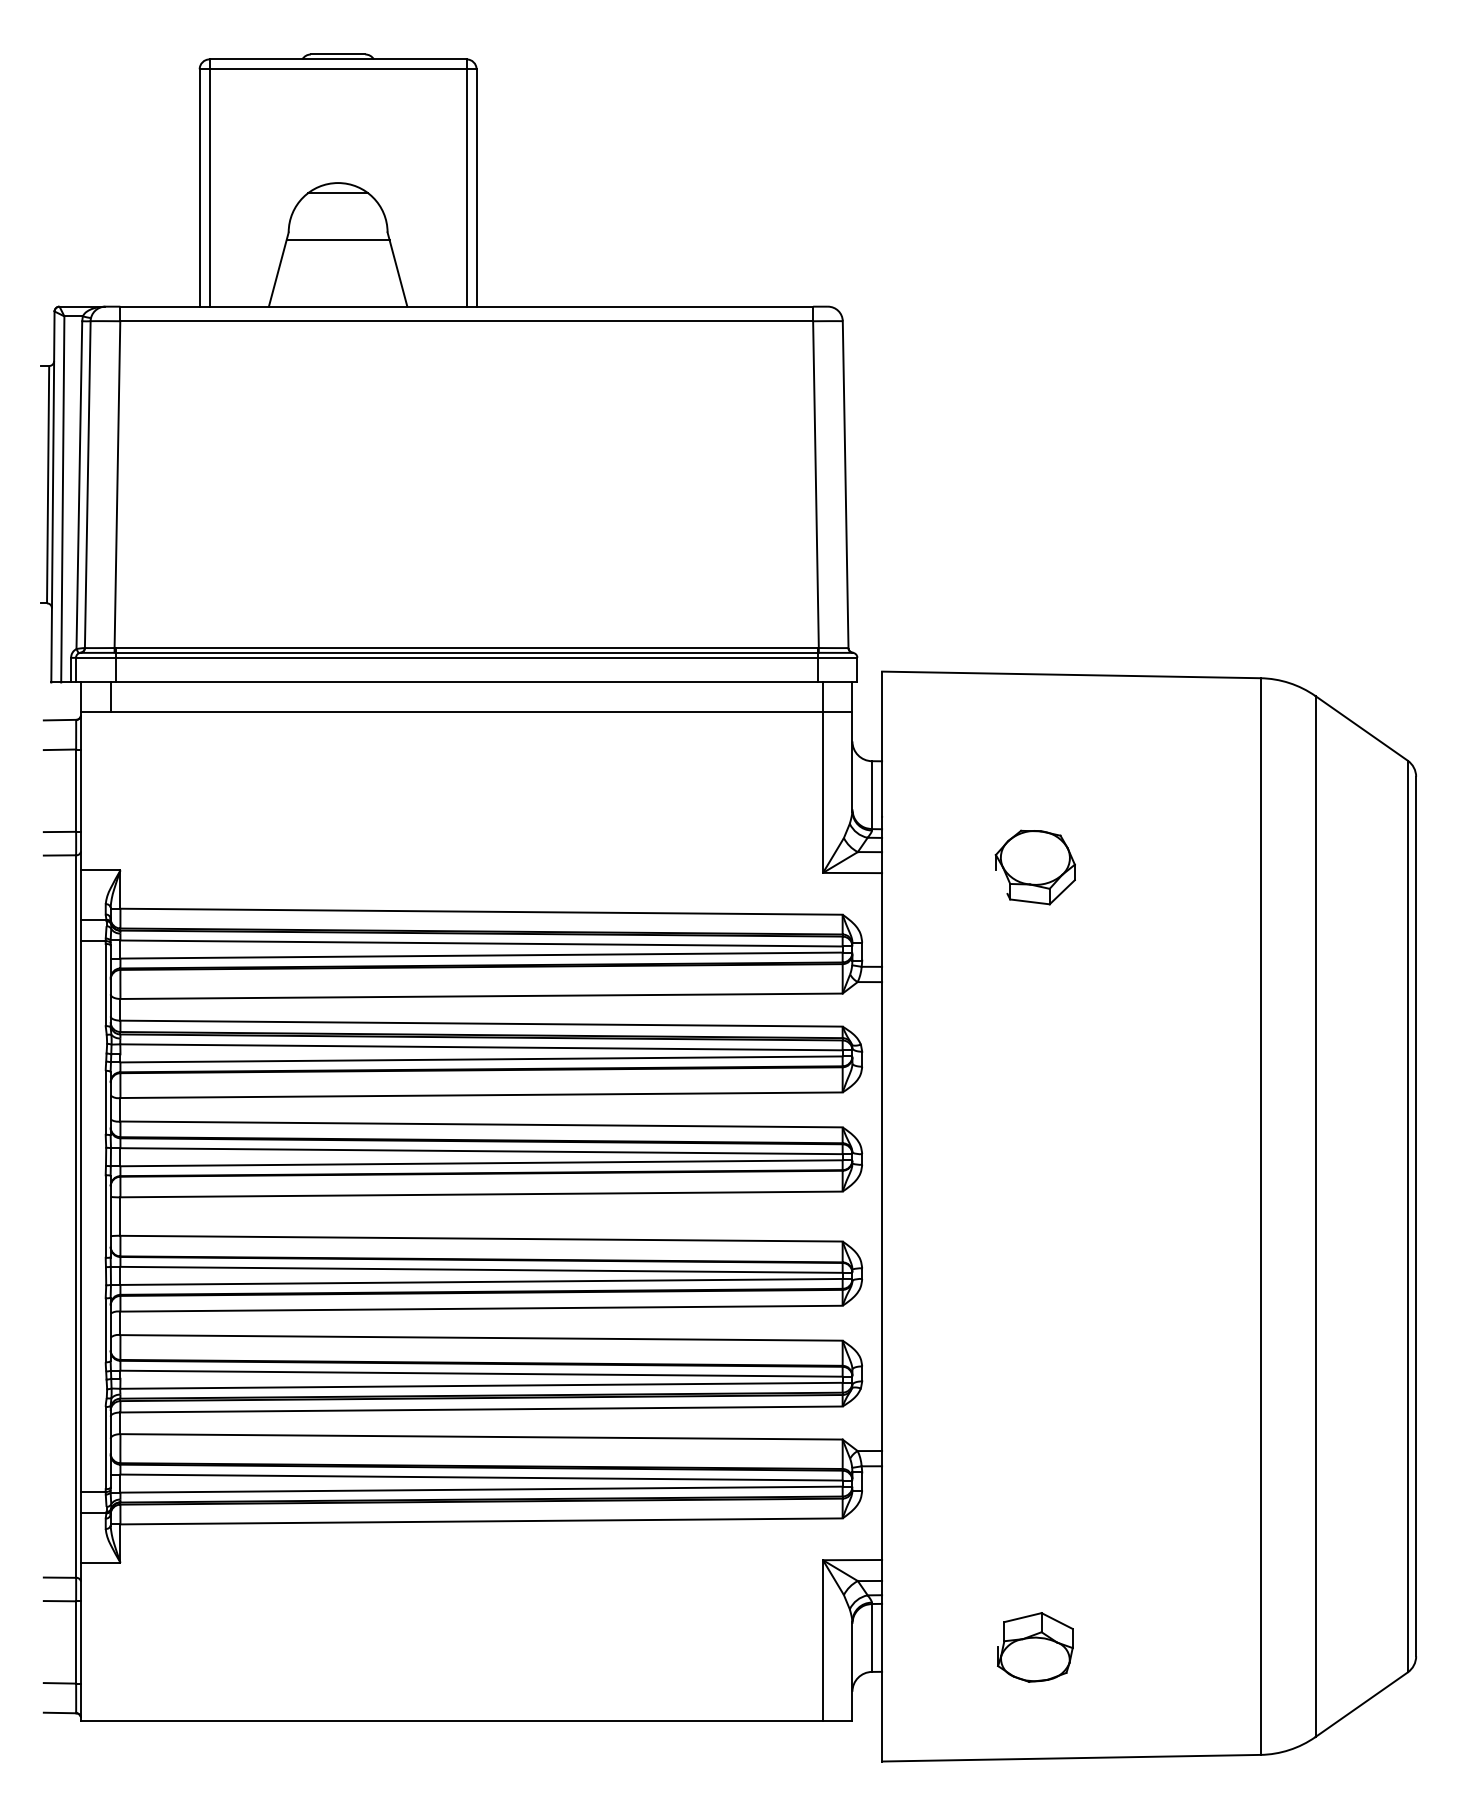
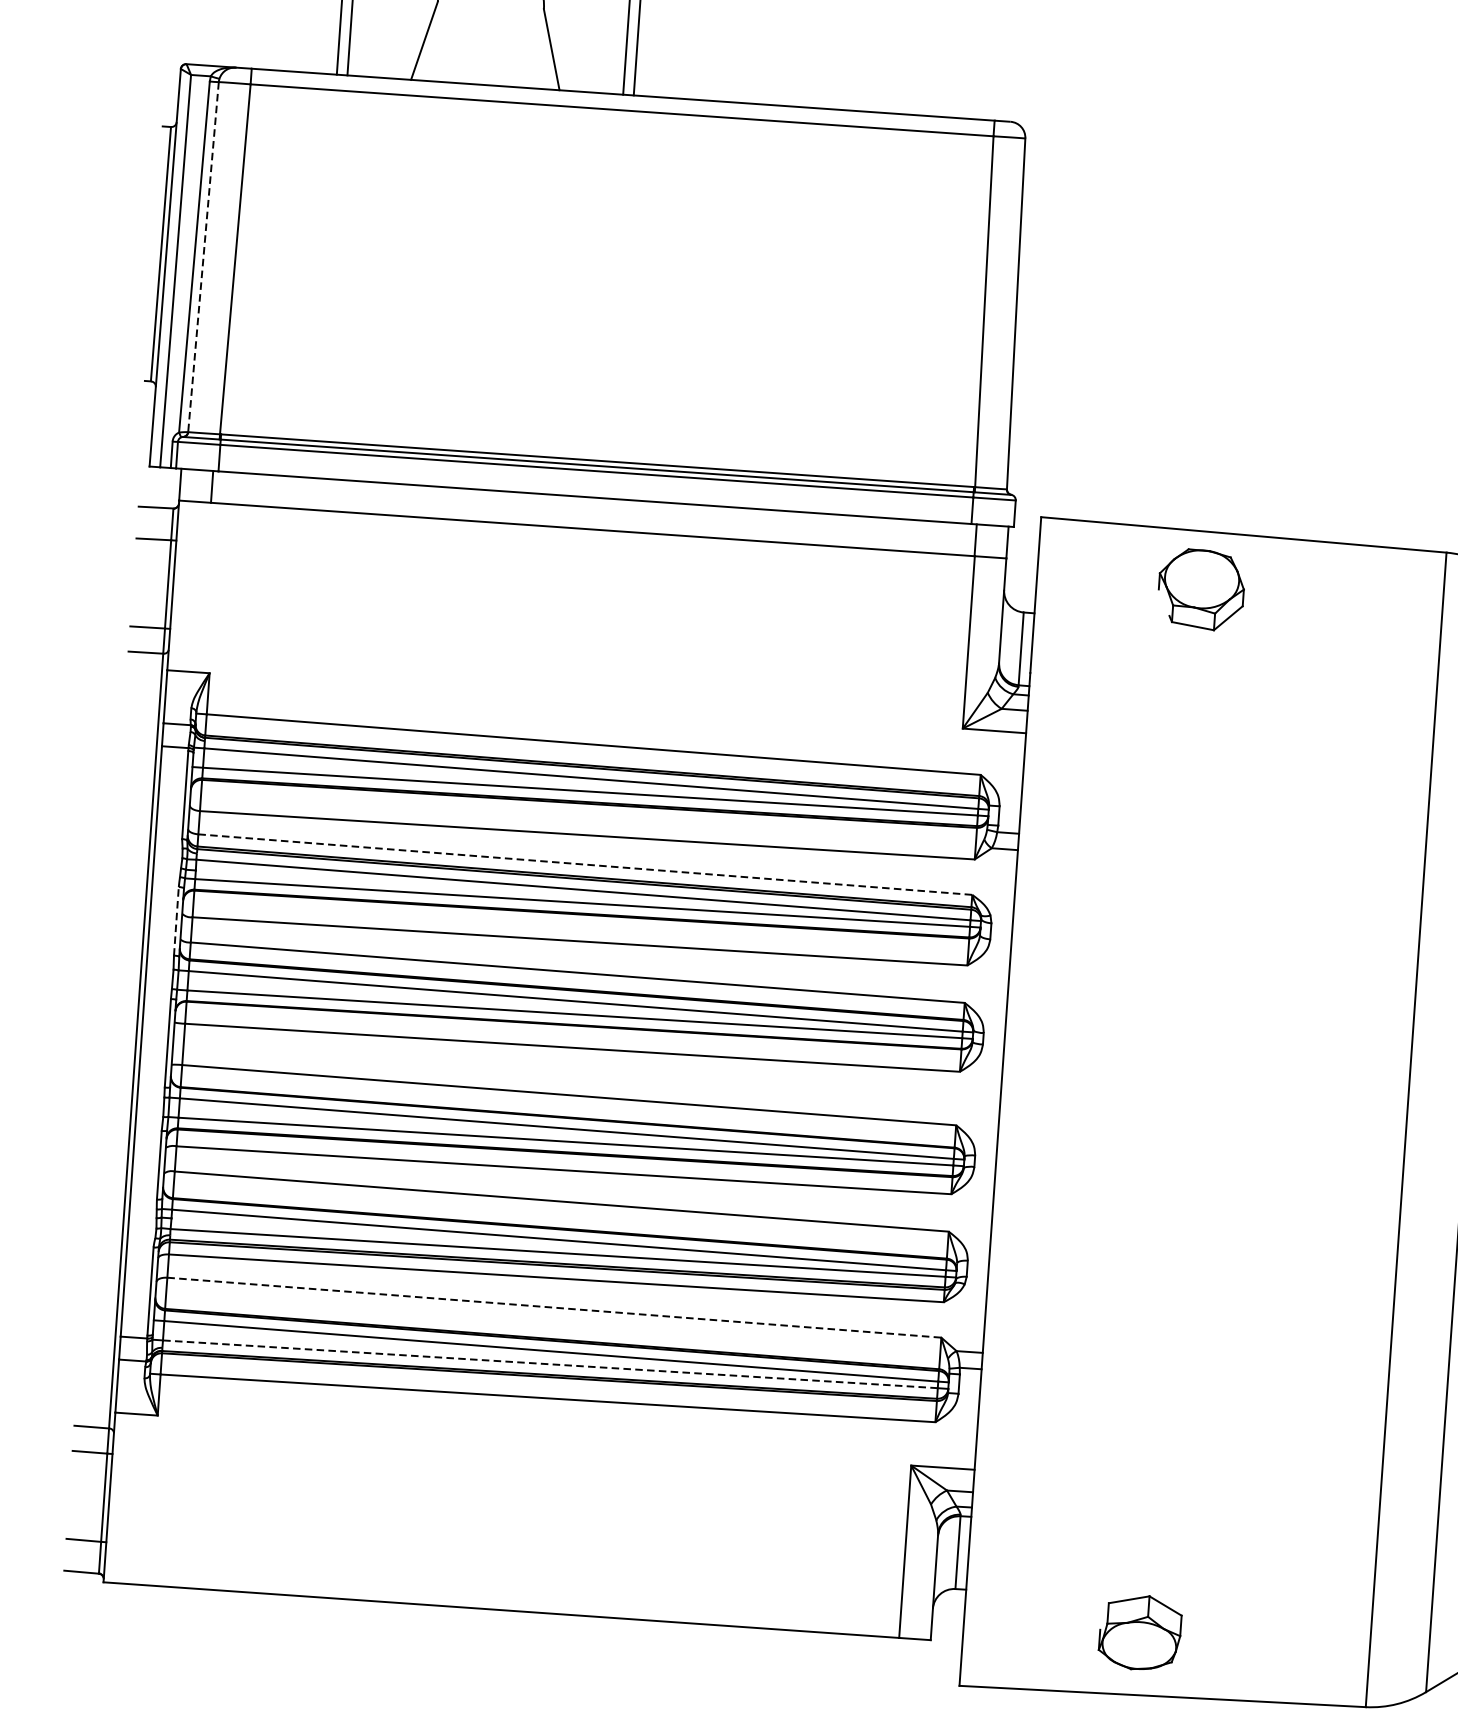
line: (337, 240) -> (489, 14), removed
line: (87, 485) -> (203, 258), solid -> dashed
part: (1034, 867) -> (1200, 589), moved
line: (482, 1023) -> (586, 864), solid -> dashed
line: (105, 1102) -> (176, 920), solid -> dashed
line: (482, 1436) -> (555, 1307), solid -> dashed
line: (481, 1489) -> (550, 1364), solid -> dashed
part: (1035, 1647) -> (1140, 1632), moved

